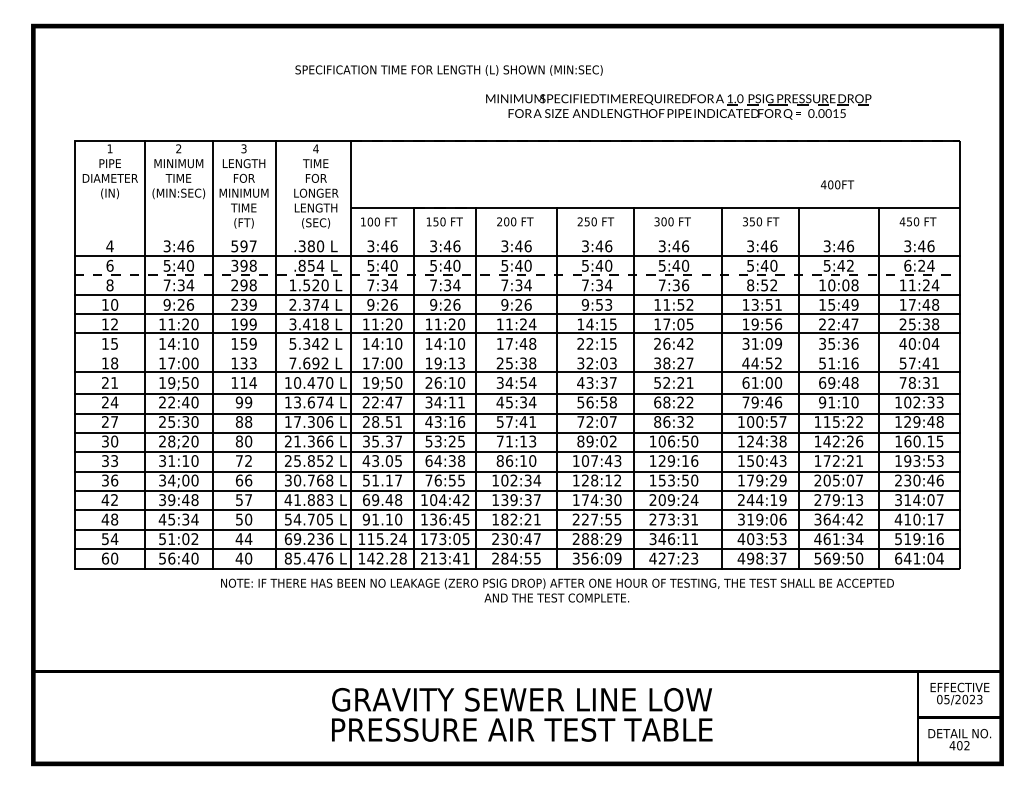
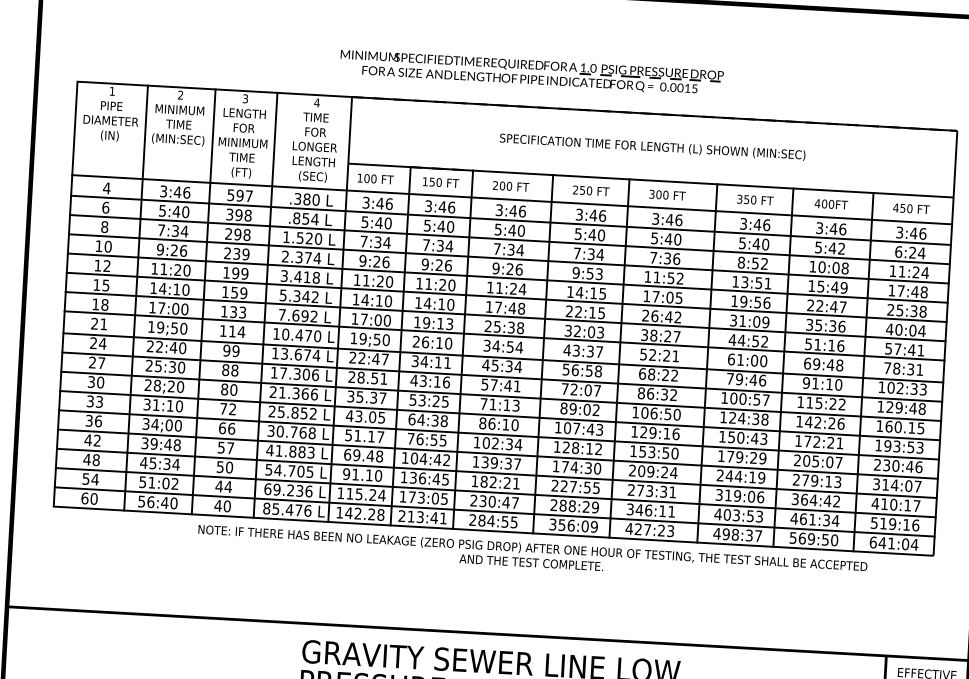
text: (448, 70) -> (652, 147), moved
part: (678, 106) -> (531, 72), moved
text: (837, 184) -> (831, 204), moved
line: (516, 235) -> (511, 200), added
line: (517, 275) -> (510, 239), dashed -> solid
line: (516, 352) -> (505, 316), added

